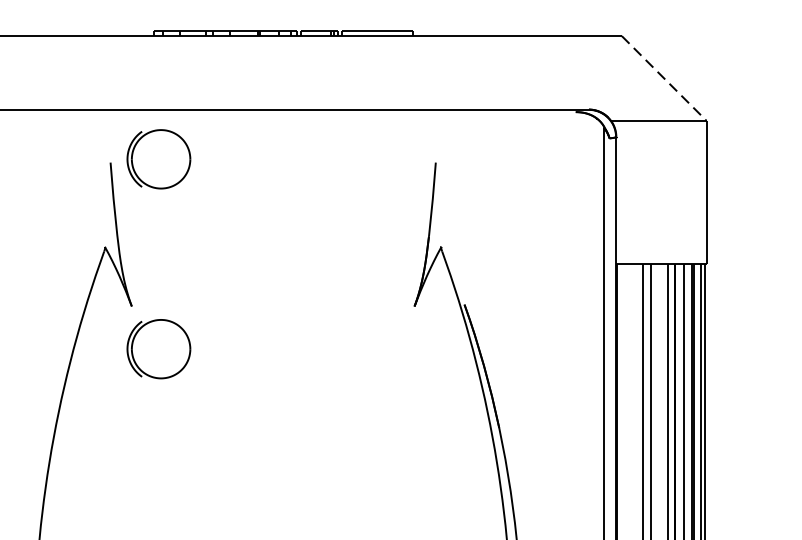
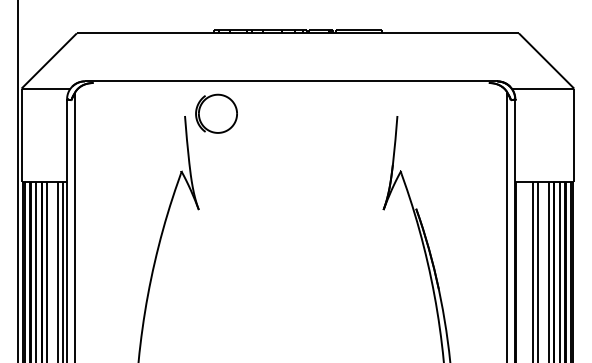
line: (664, 79) -> (546, 61), dashed -> solid
part: (158, 348) -> (216, 237), removed

